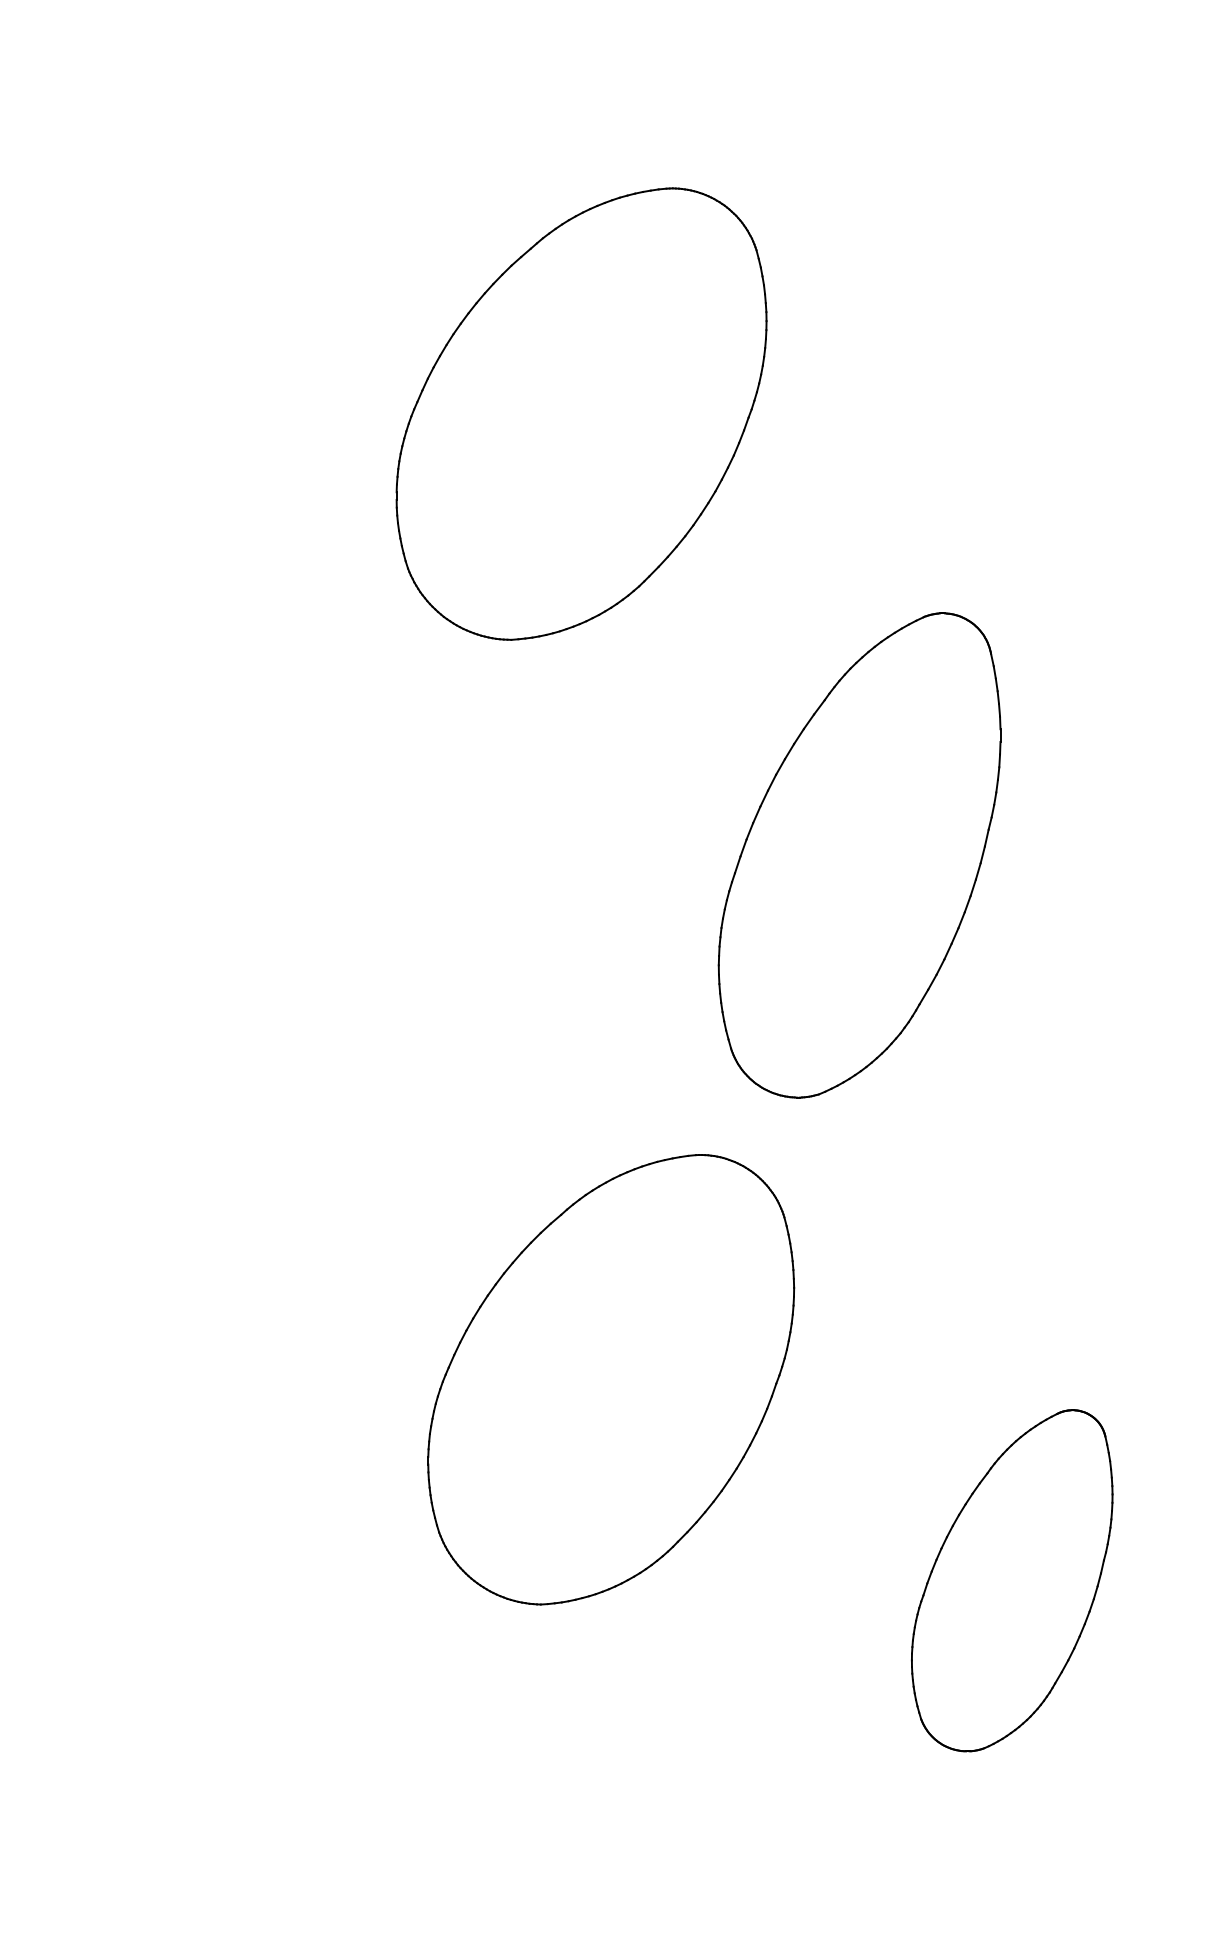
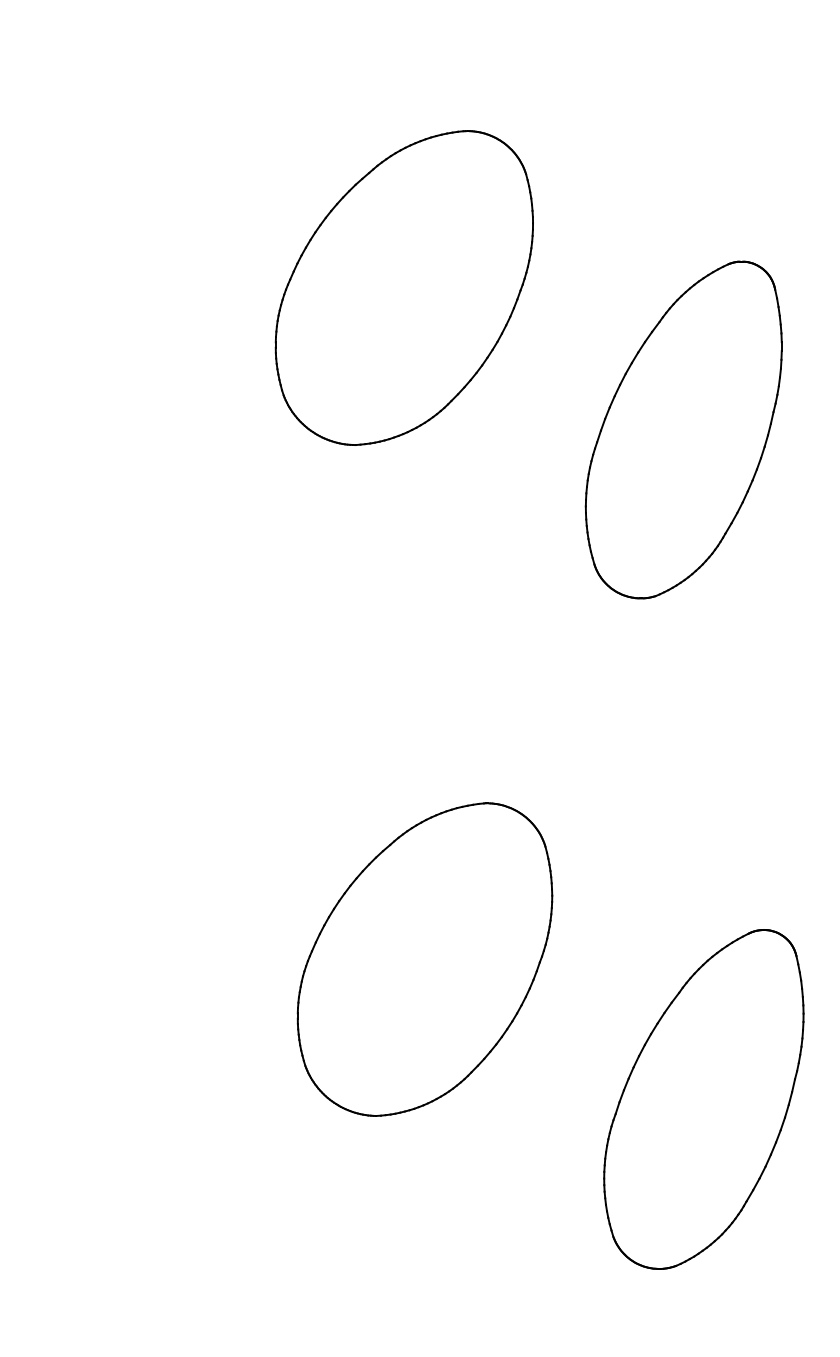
part: (859, 854) -> (683, 429), moved
part: (1011, 1580) -> (703, 1099), size x1.43

